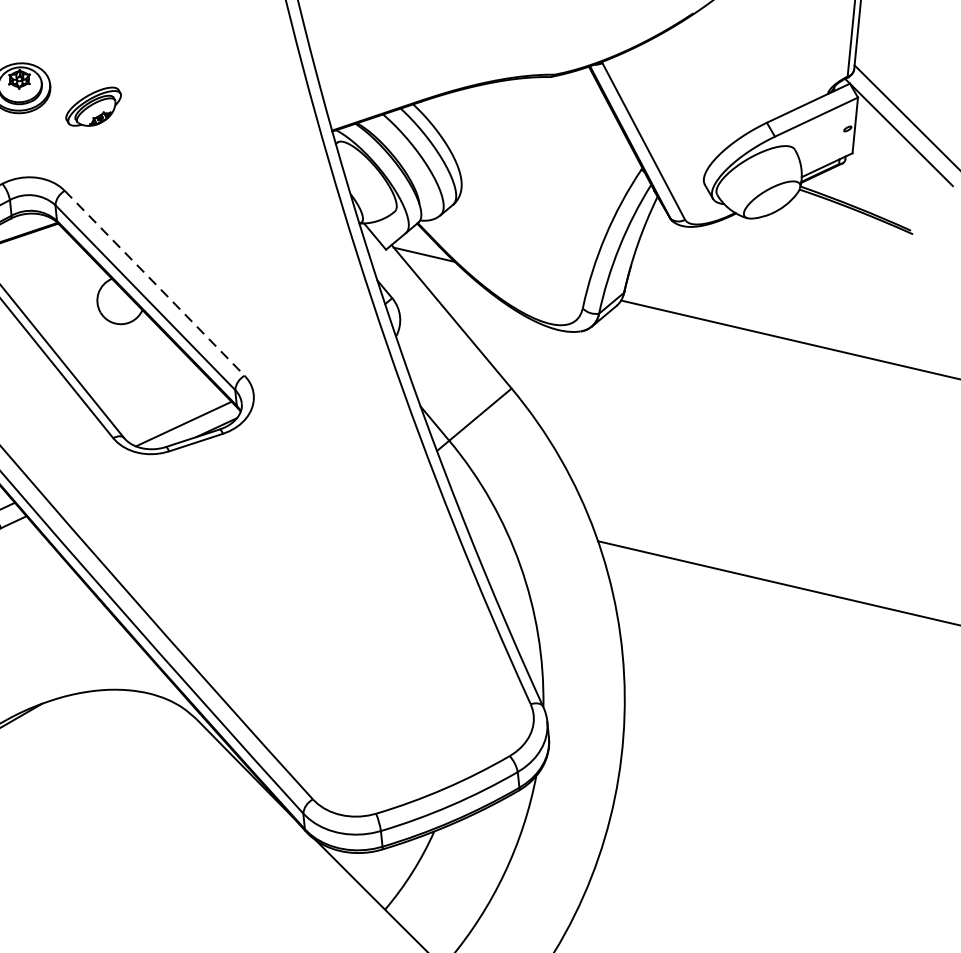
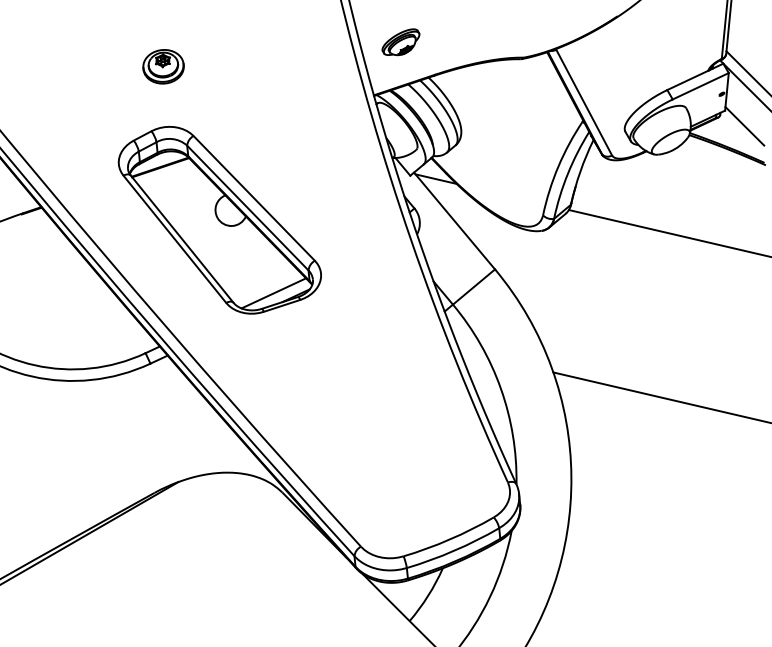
part: (92, 107) -> (400, 42), moved
line: (881, 176) -> (744, 126), added
line: (155, 283) -> (254, 198), dashed -> solid

